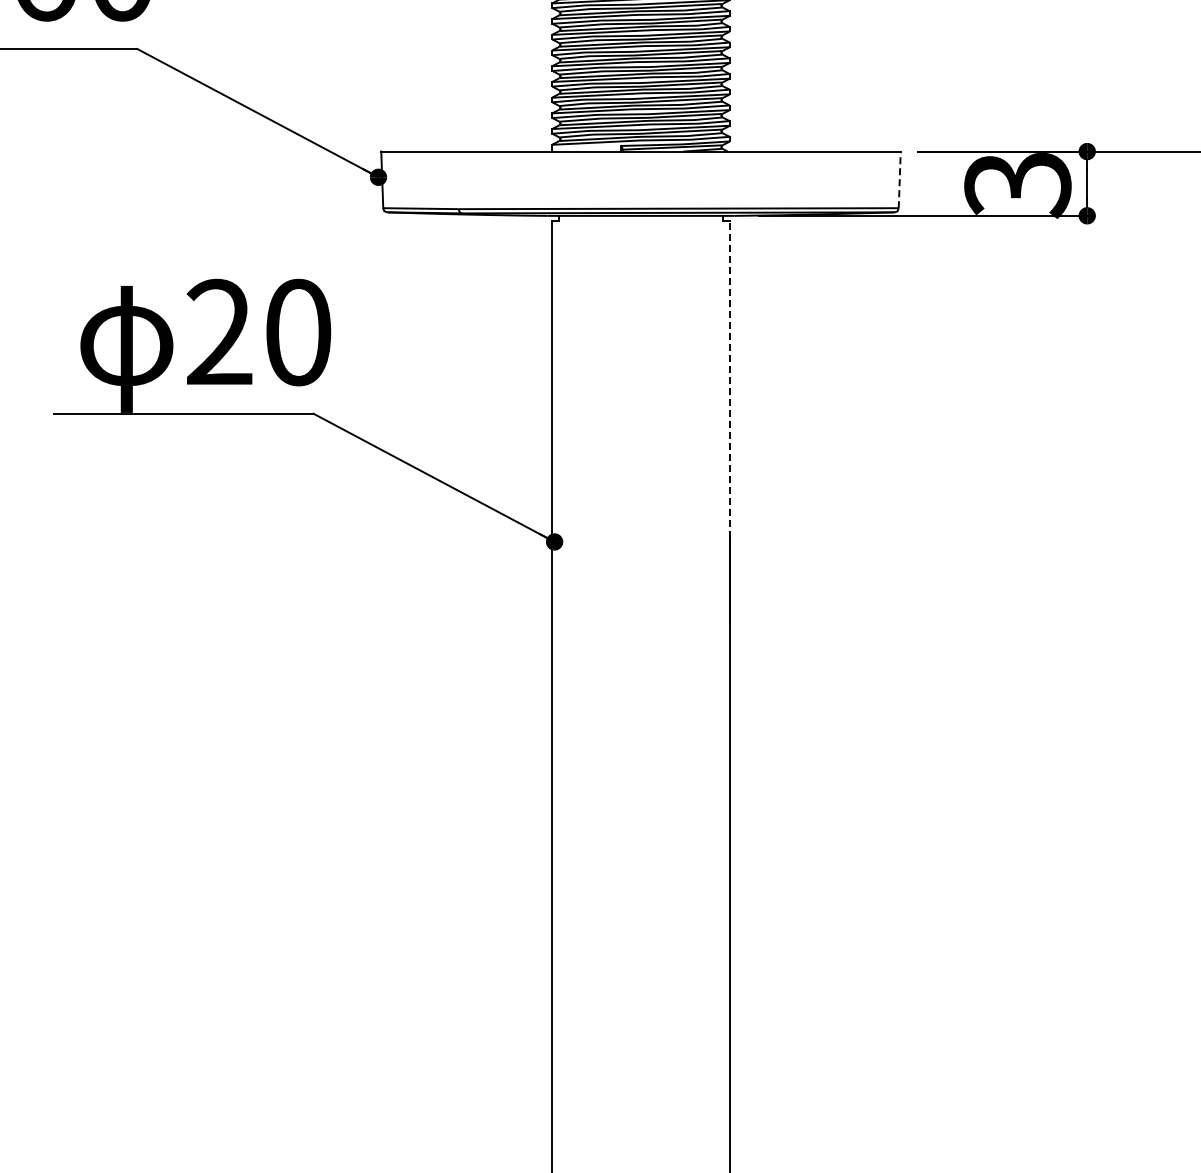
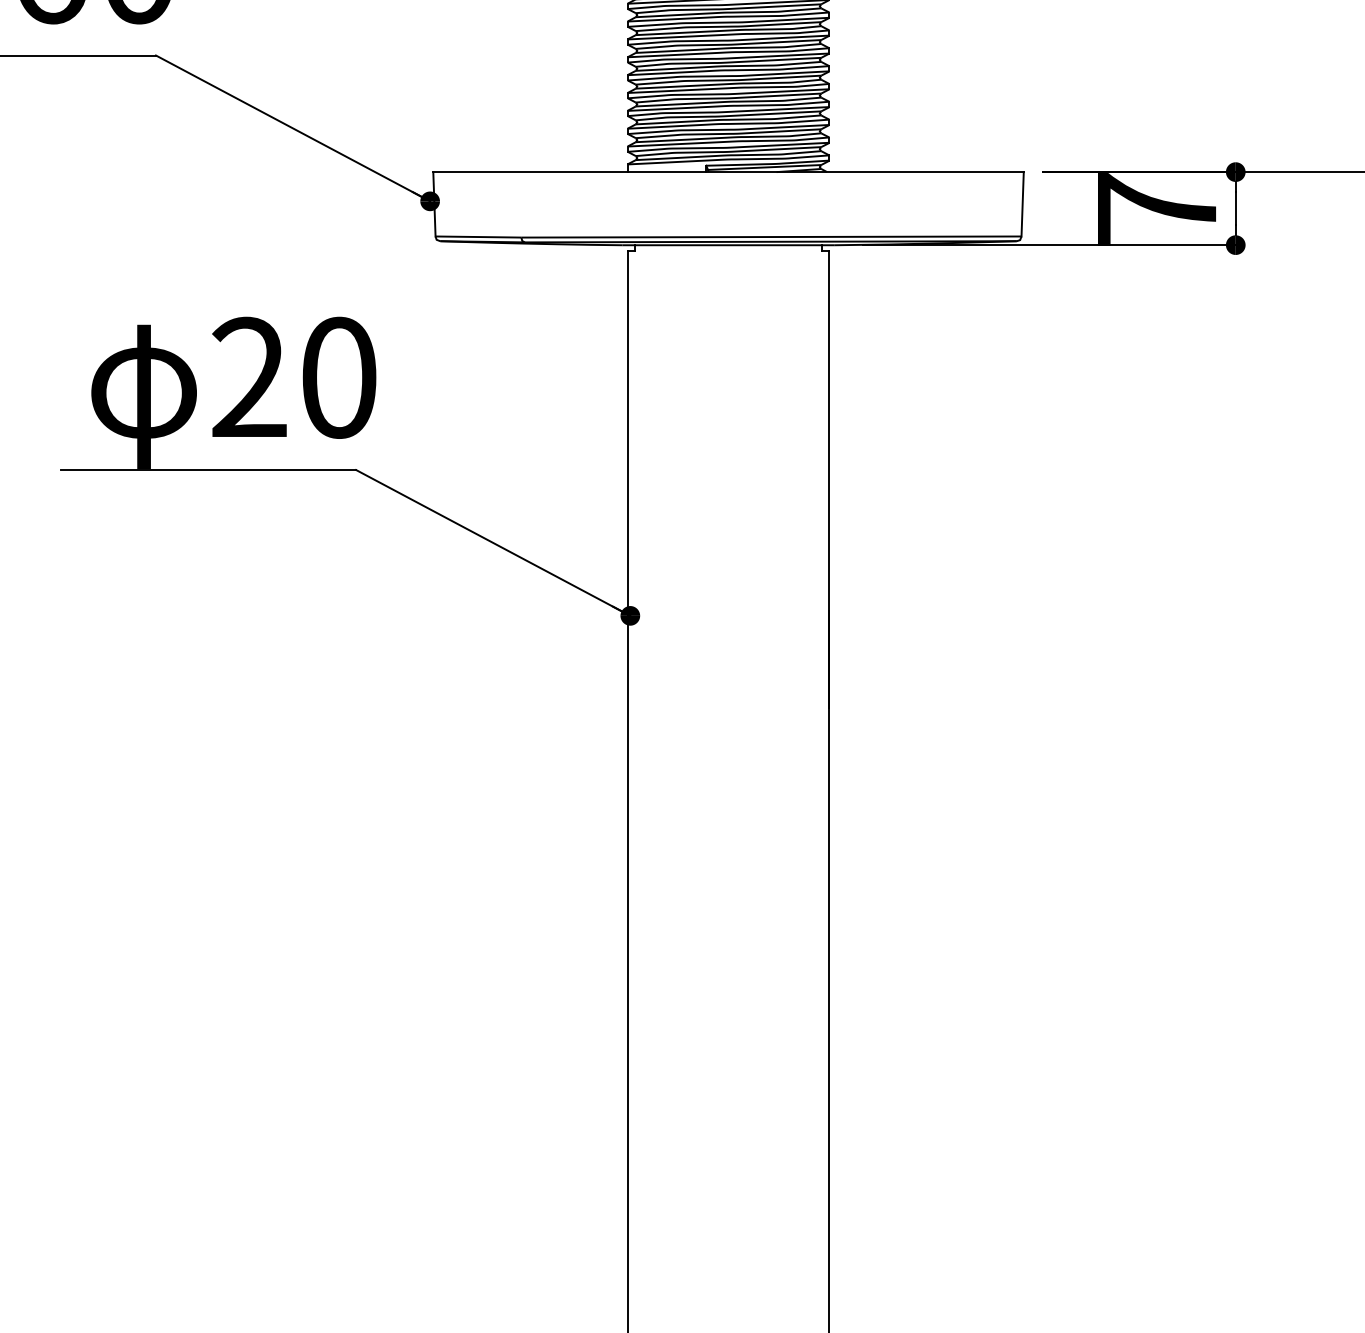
line: (899, 179) -> (1022, 203), dashed -> solid
text: (1017, 185) -> (1156, 210), 3 -> 7
line: (729, 378) -> (829, 430), dashed -> solid

